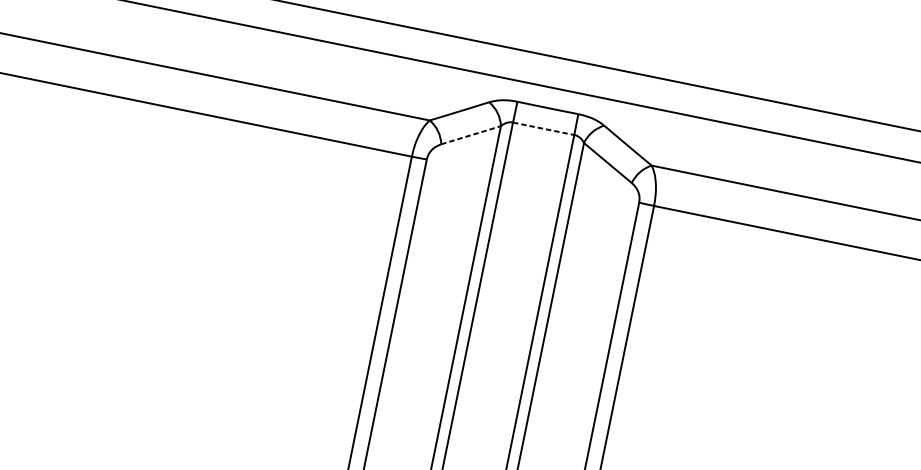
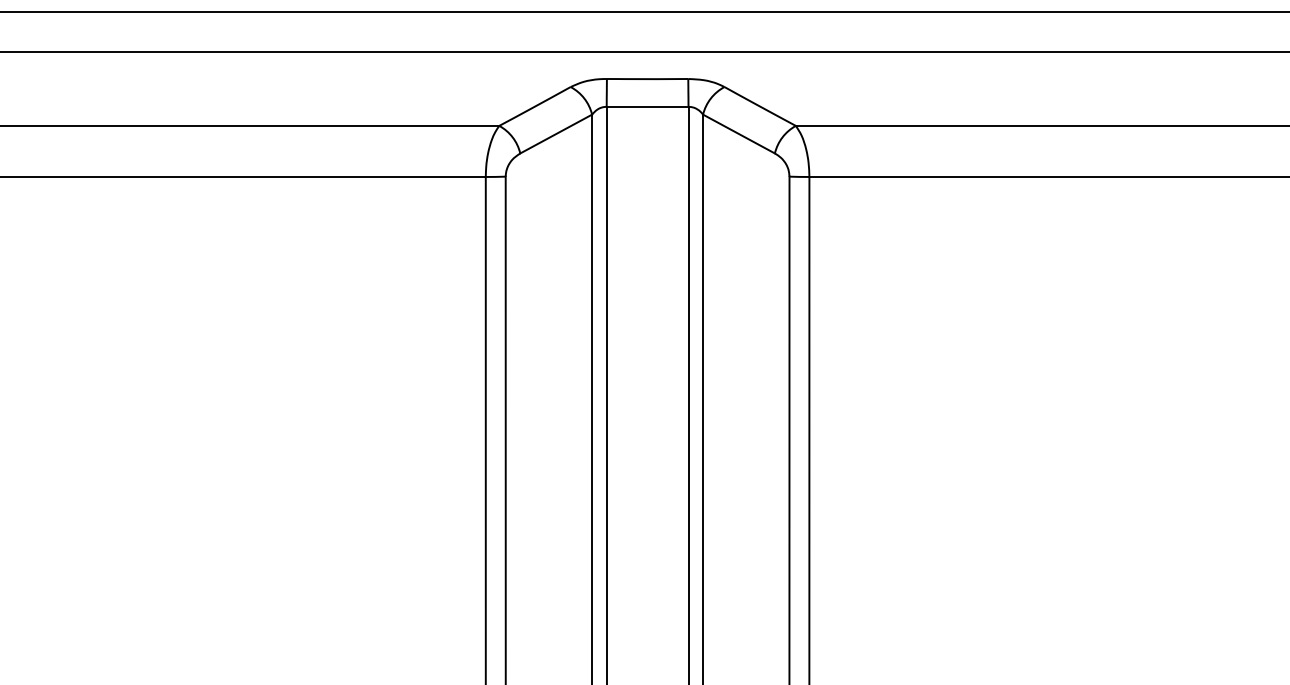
line: (543, 128) -> (647, 106), dashed -> solid
line: (471, 135) -> (556, 134), dashed -> solid

